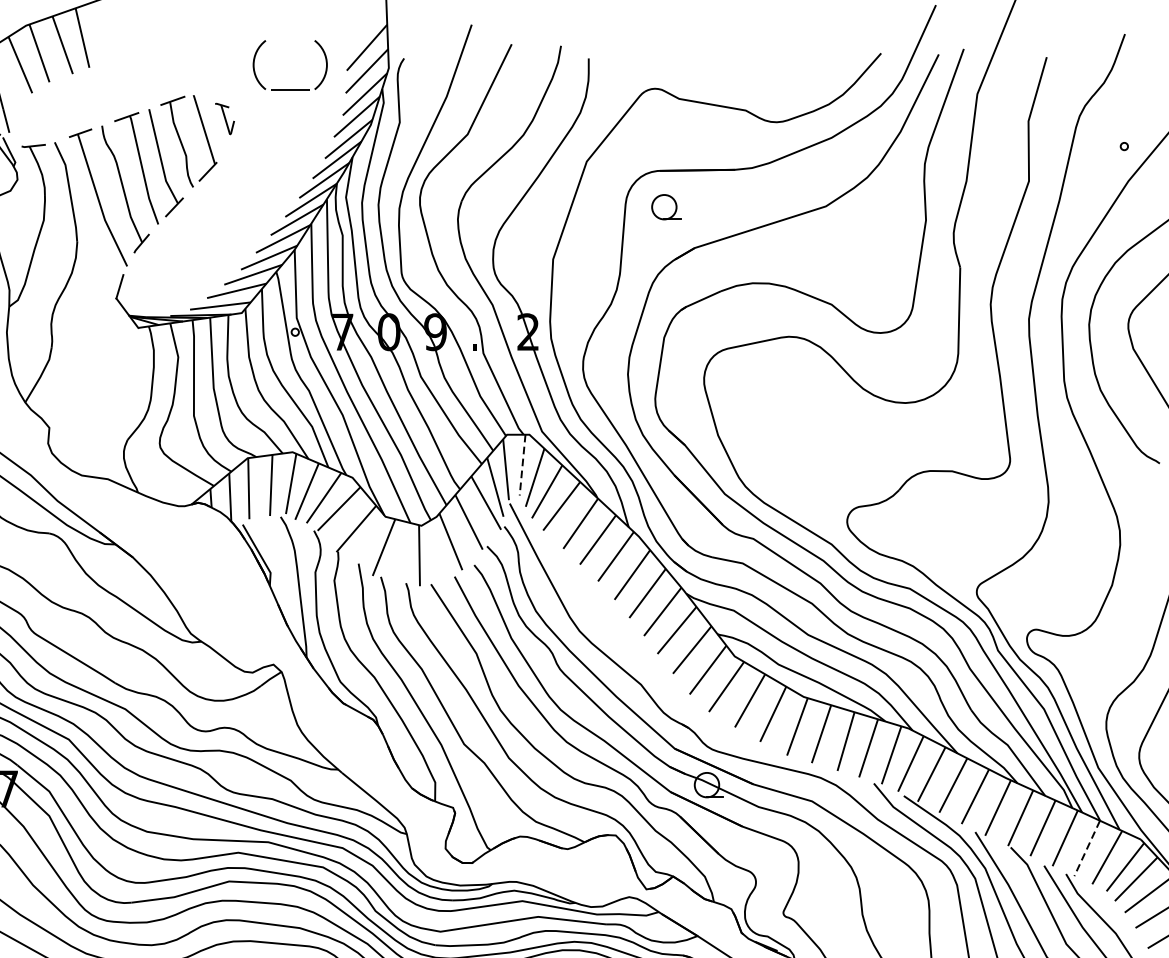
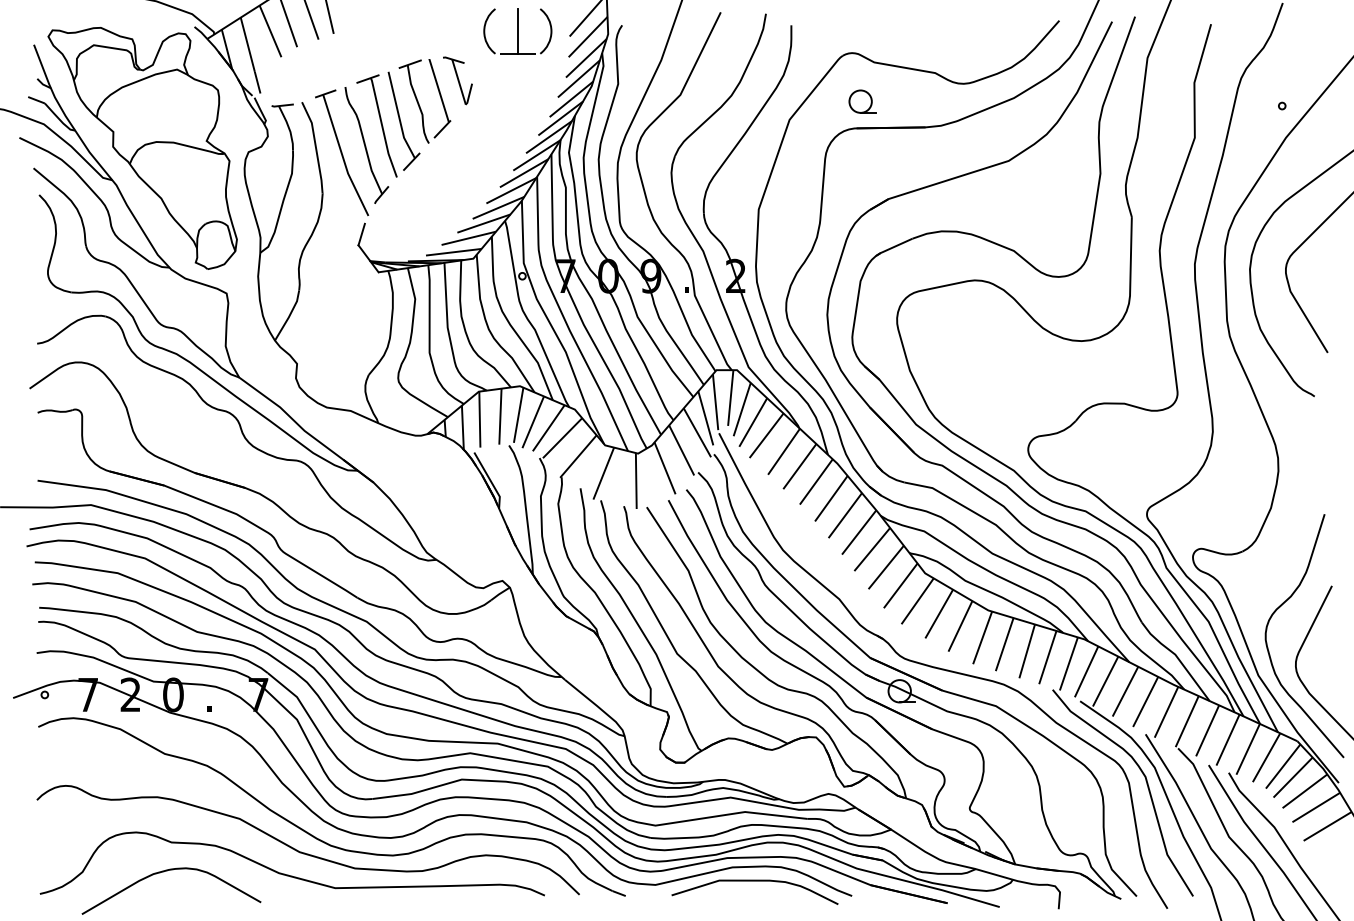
line: (289, 65) -> (517, 31), added
part: (224, 118) -> (457, 80), size x1.67
part: (666, 207) -> (862, 101), moved
line: (522, 465) -> (730, 398), dashed -> solid
line: (1087, 848) -> (1248, 749), dashed -> solid

